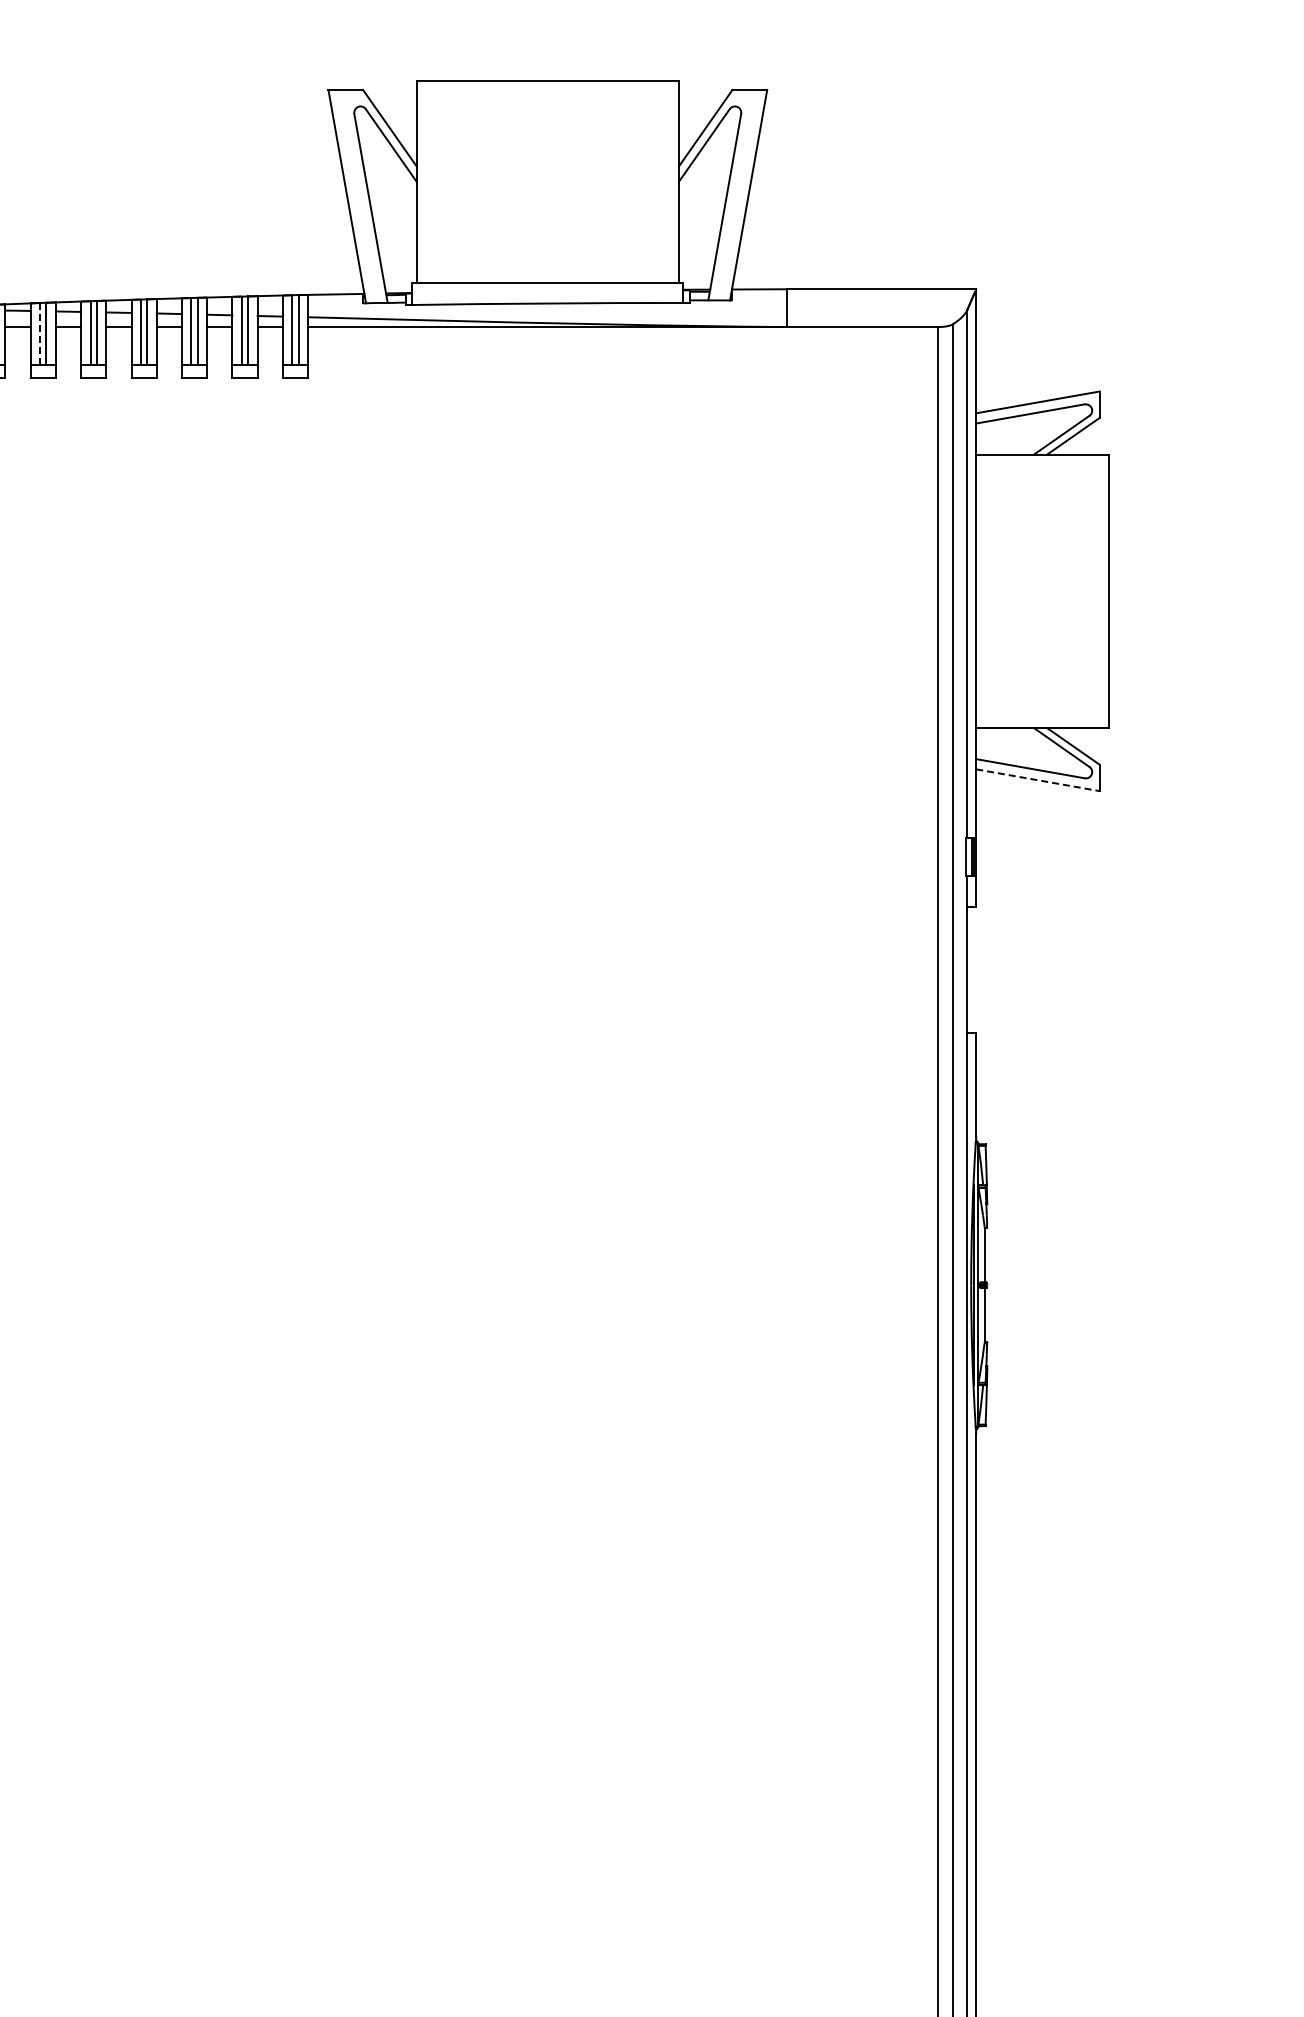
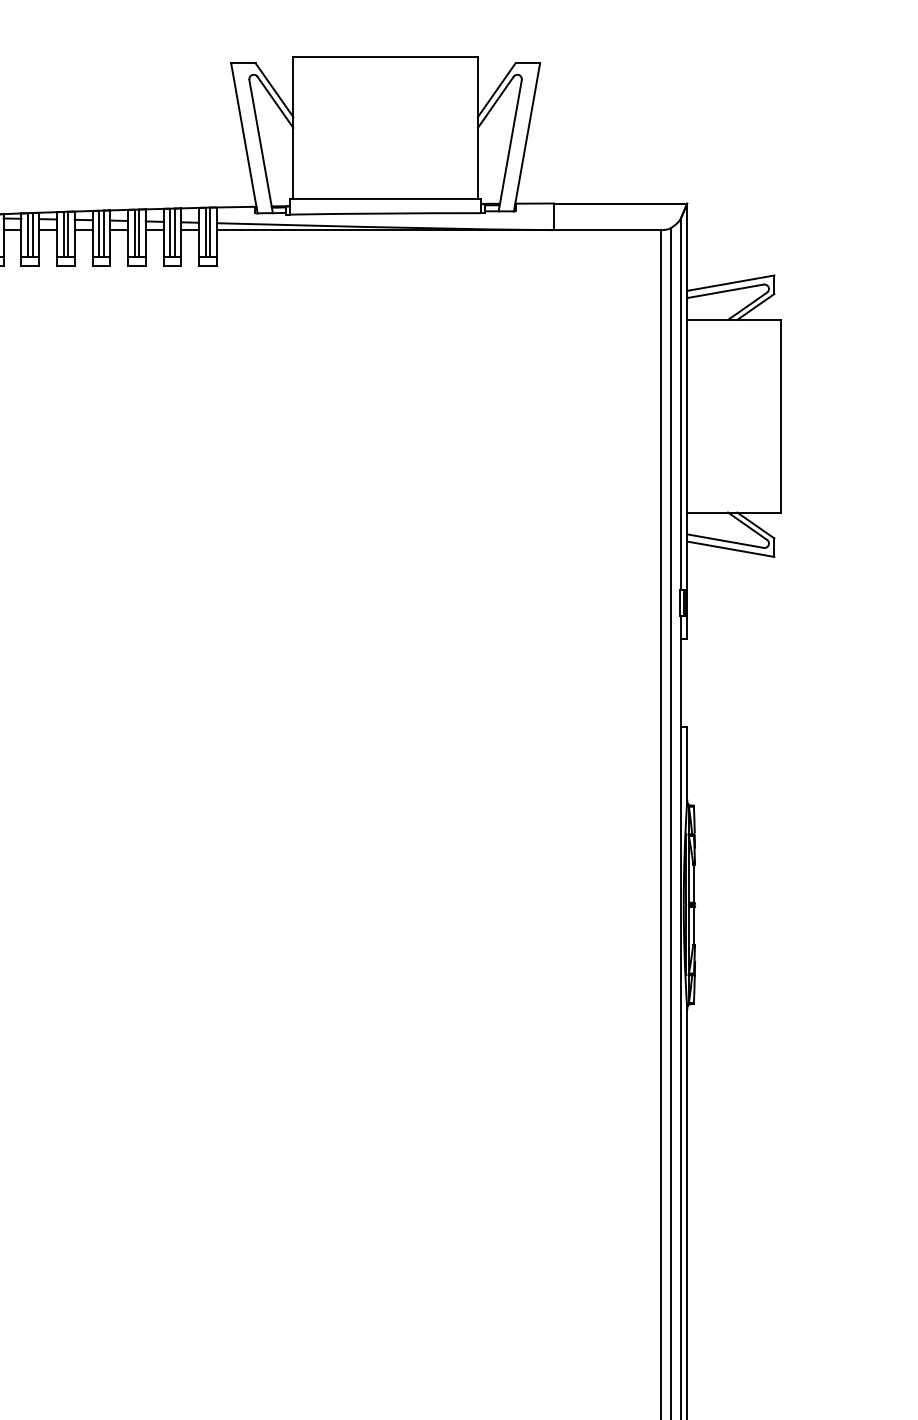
line: (40, 333) -> (28, 234), dashed -> solid
line: (1038, 780) -> (731, 549), dashed -> solid

